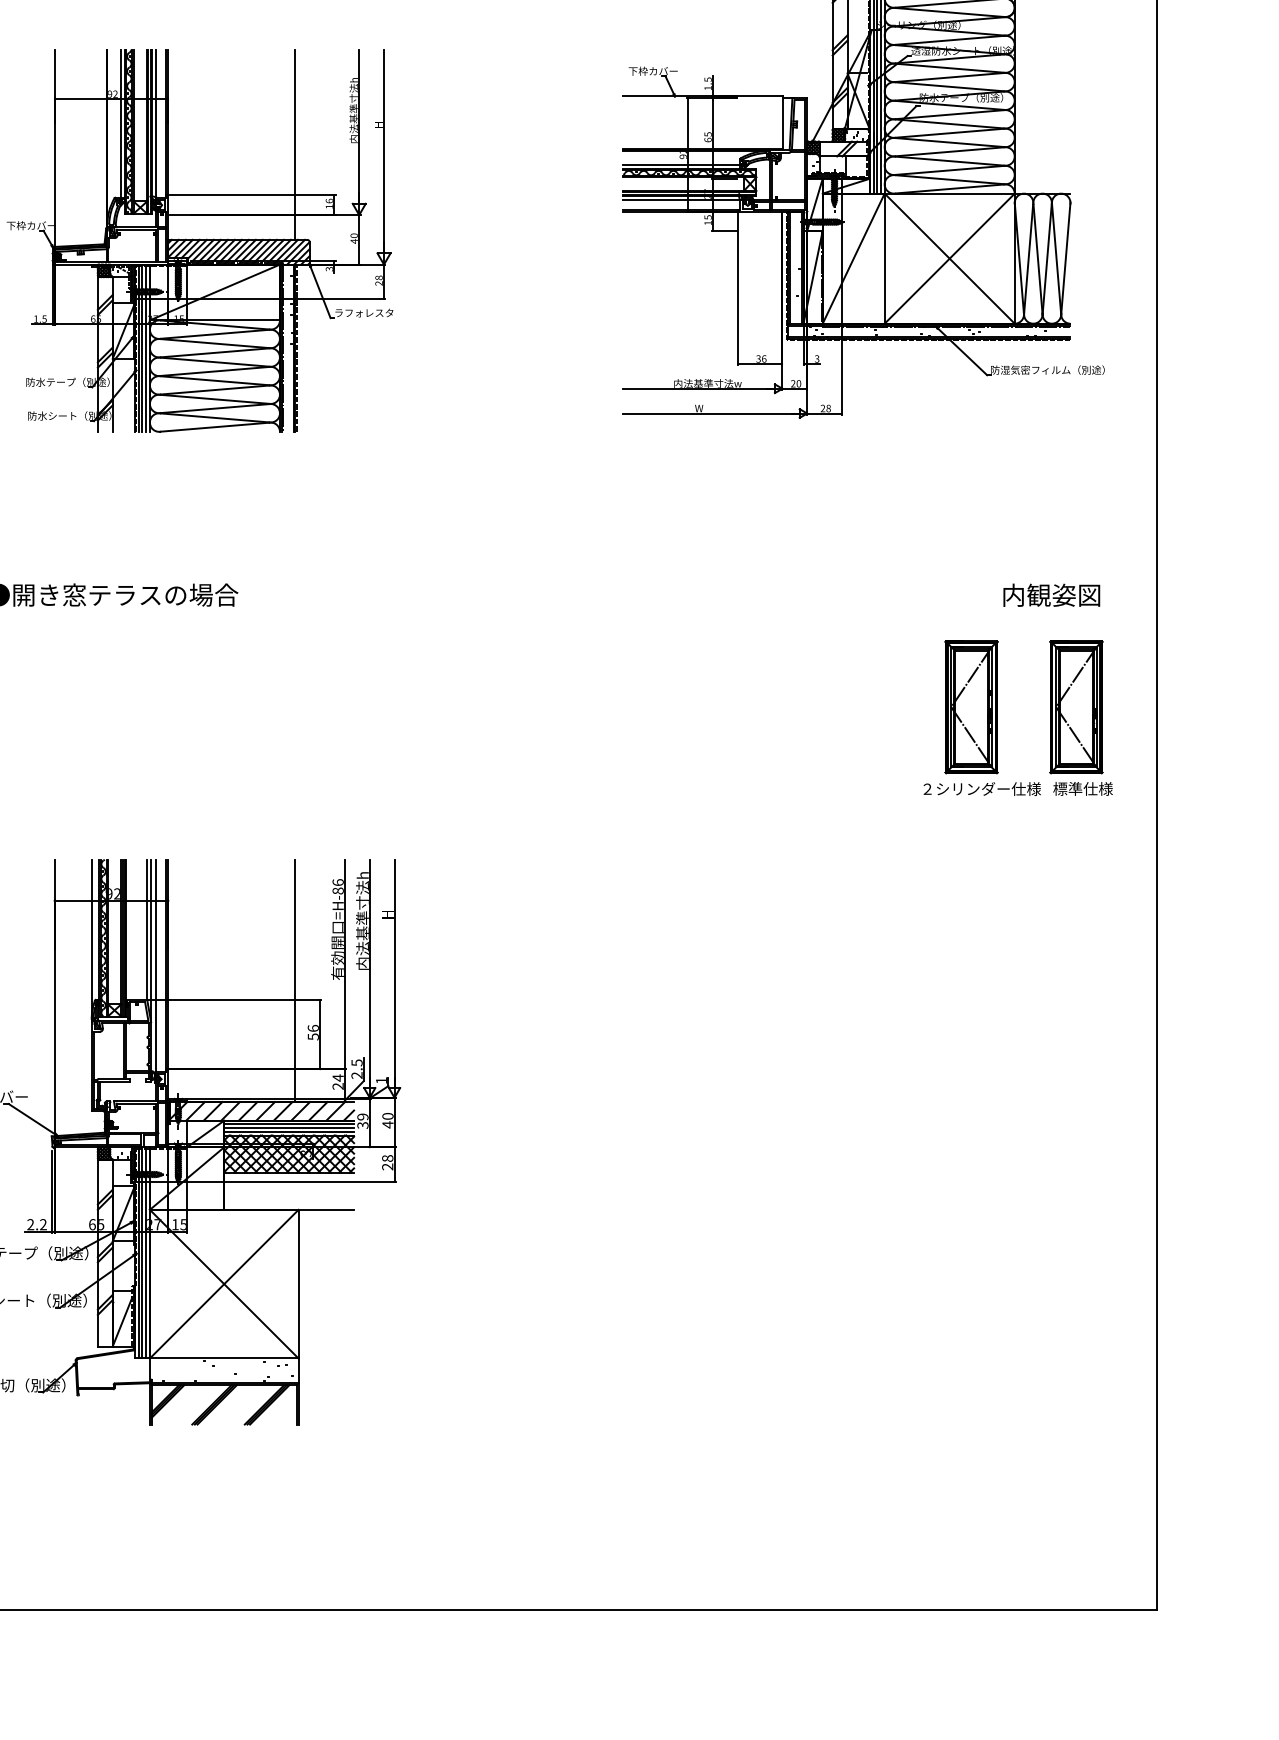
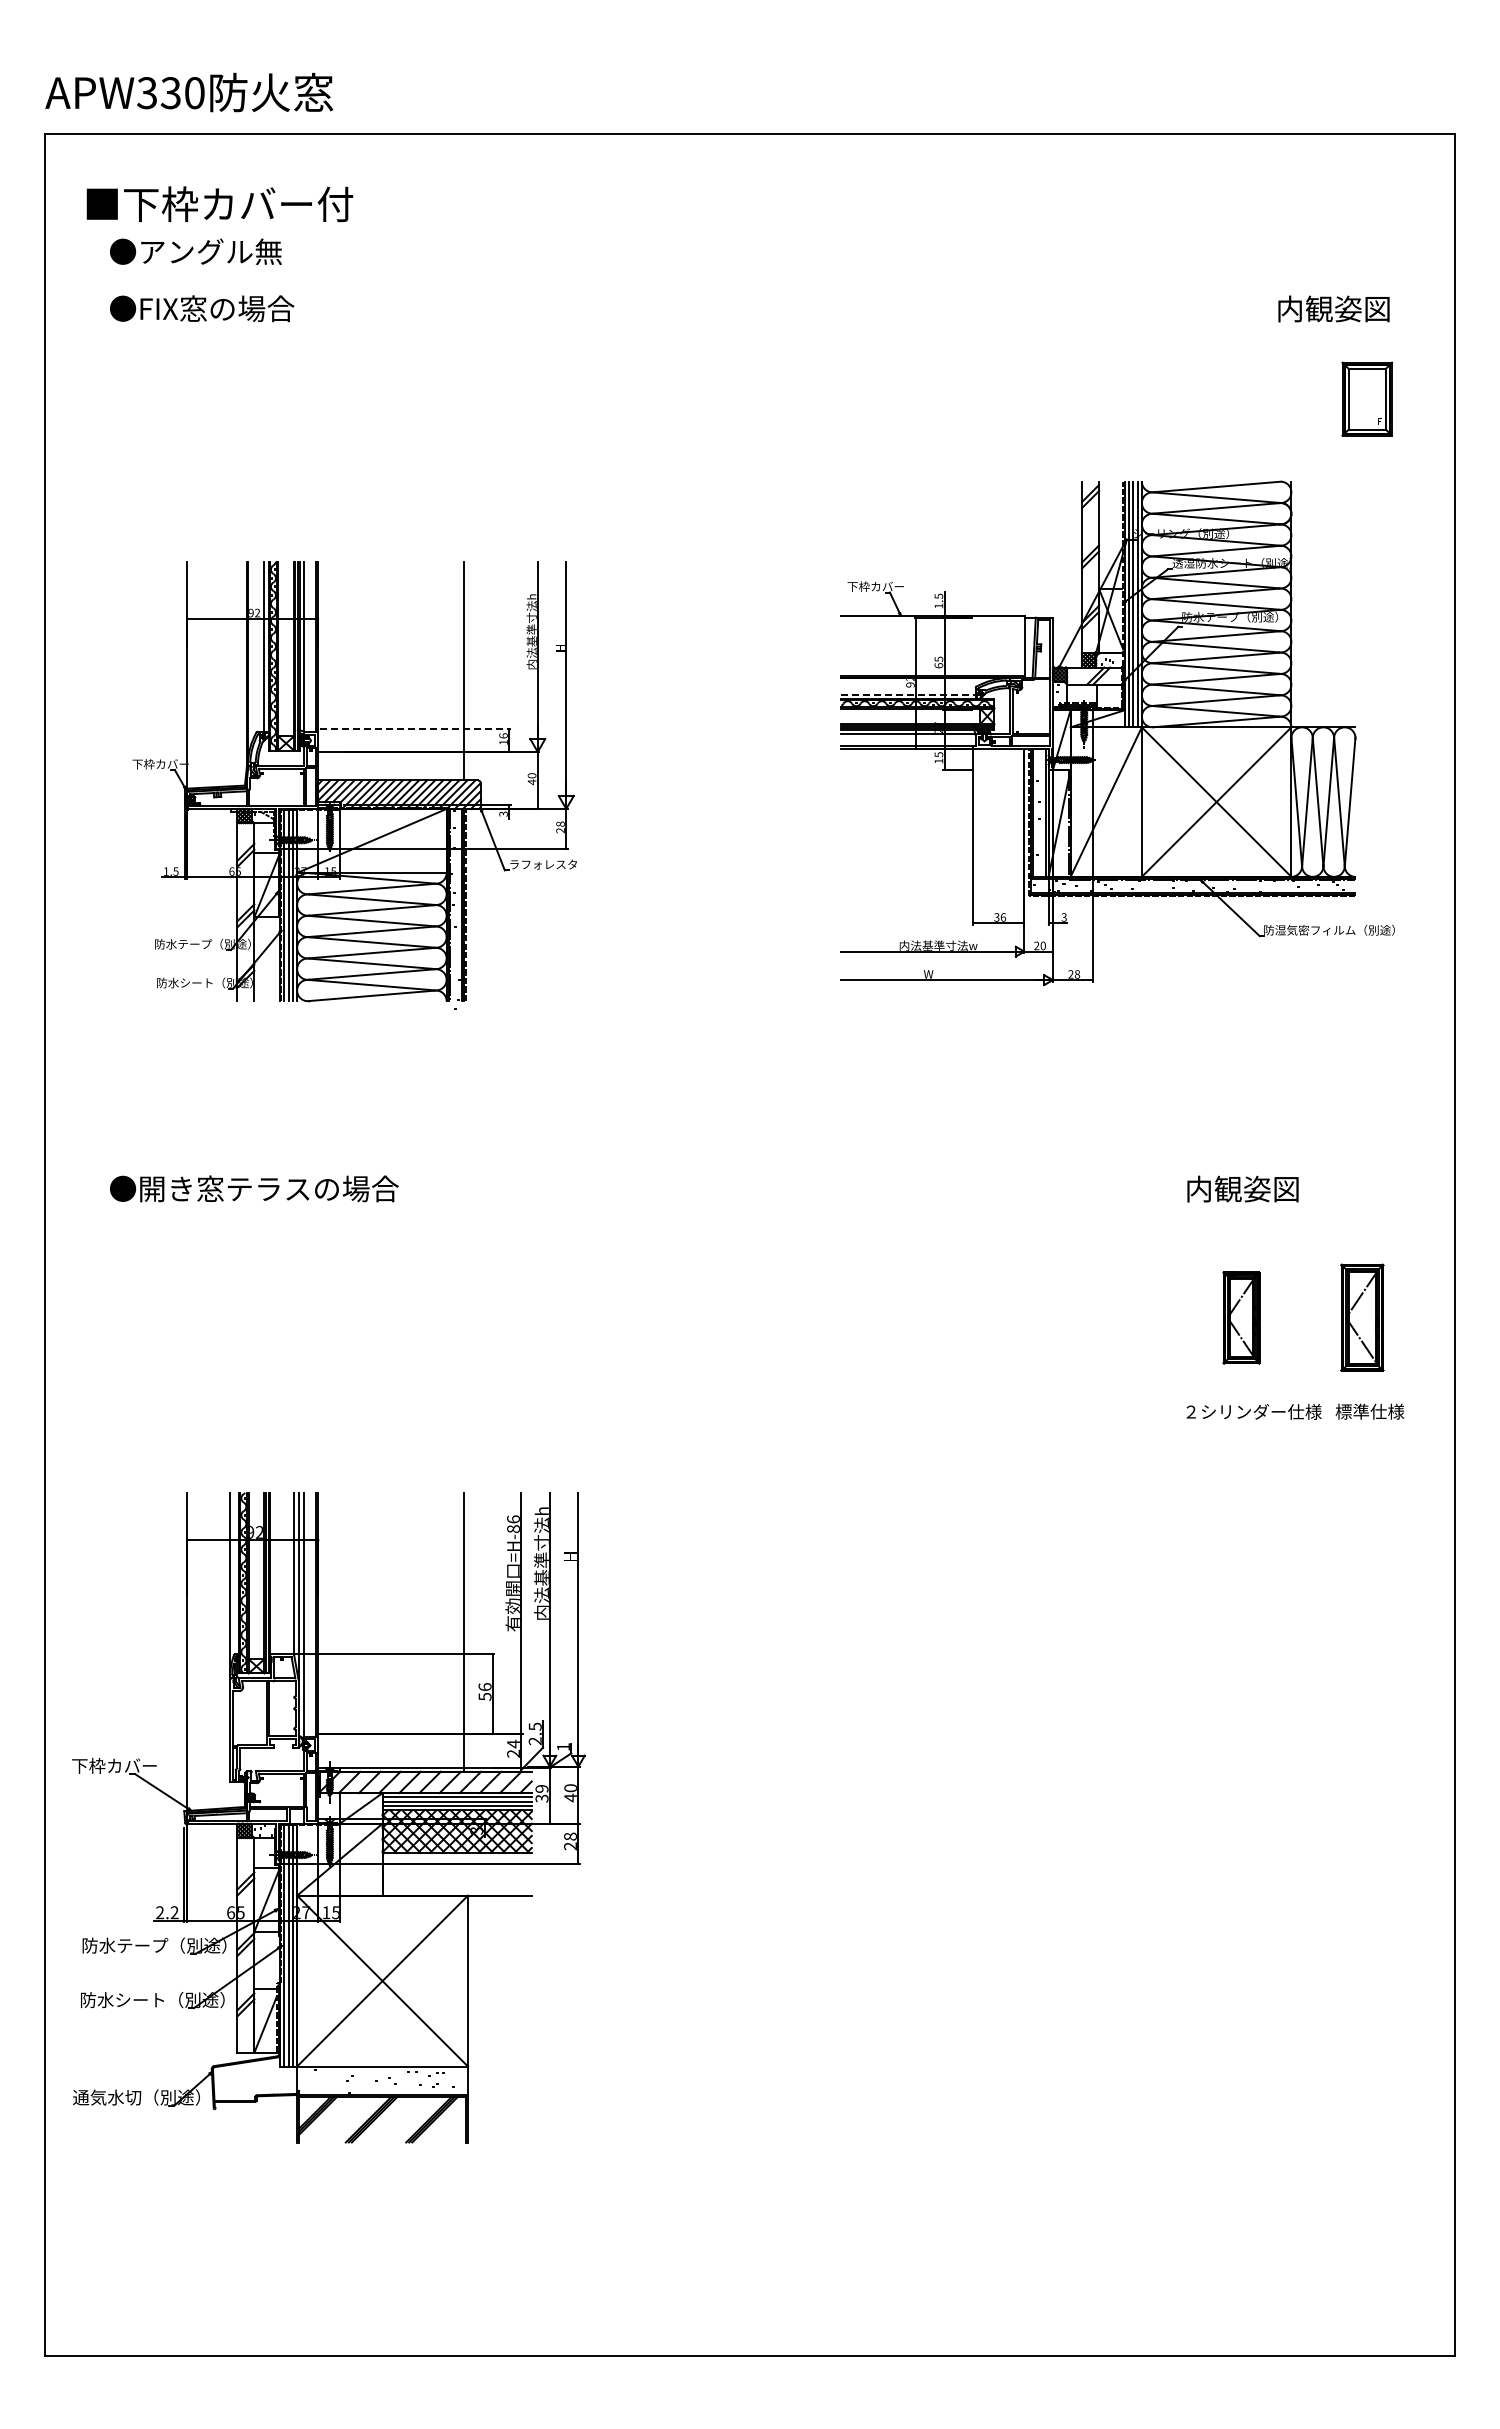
line: (682, 165) -> (909, 694), solid -> dashed
line: (253, 195) -> (416, 729), solid -> dashed
text: (1051, 594) -> (1242, 1188), moved
part: (971, 706) -> (1241, 1317), size x0.6
part: (1076, 706) -> (1362, 1317), size x0.7

